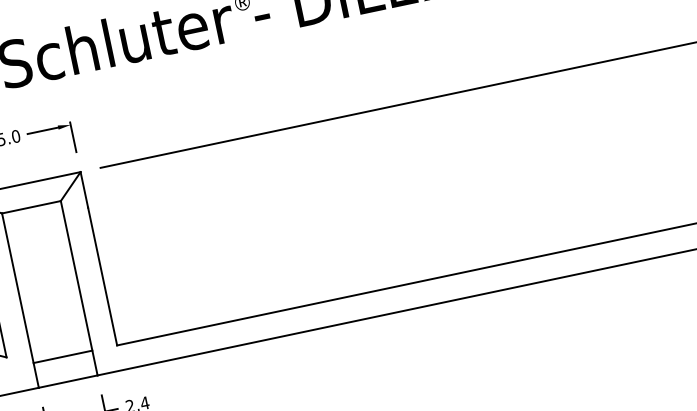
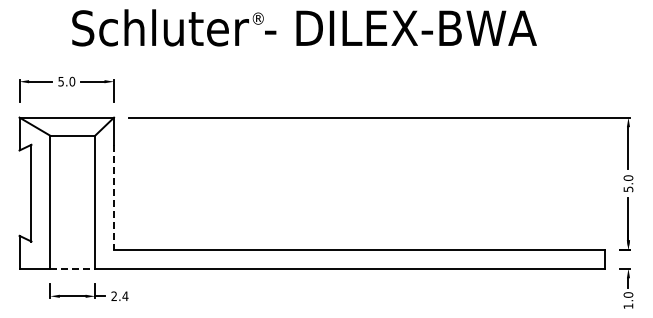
line: (103, 276) -> (114, 197), solid -> dashed
line: (62, 356) -> (72, 249), removed
line: (69, 381) -> (73, 268), solid -> dashed

